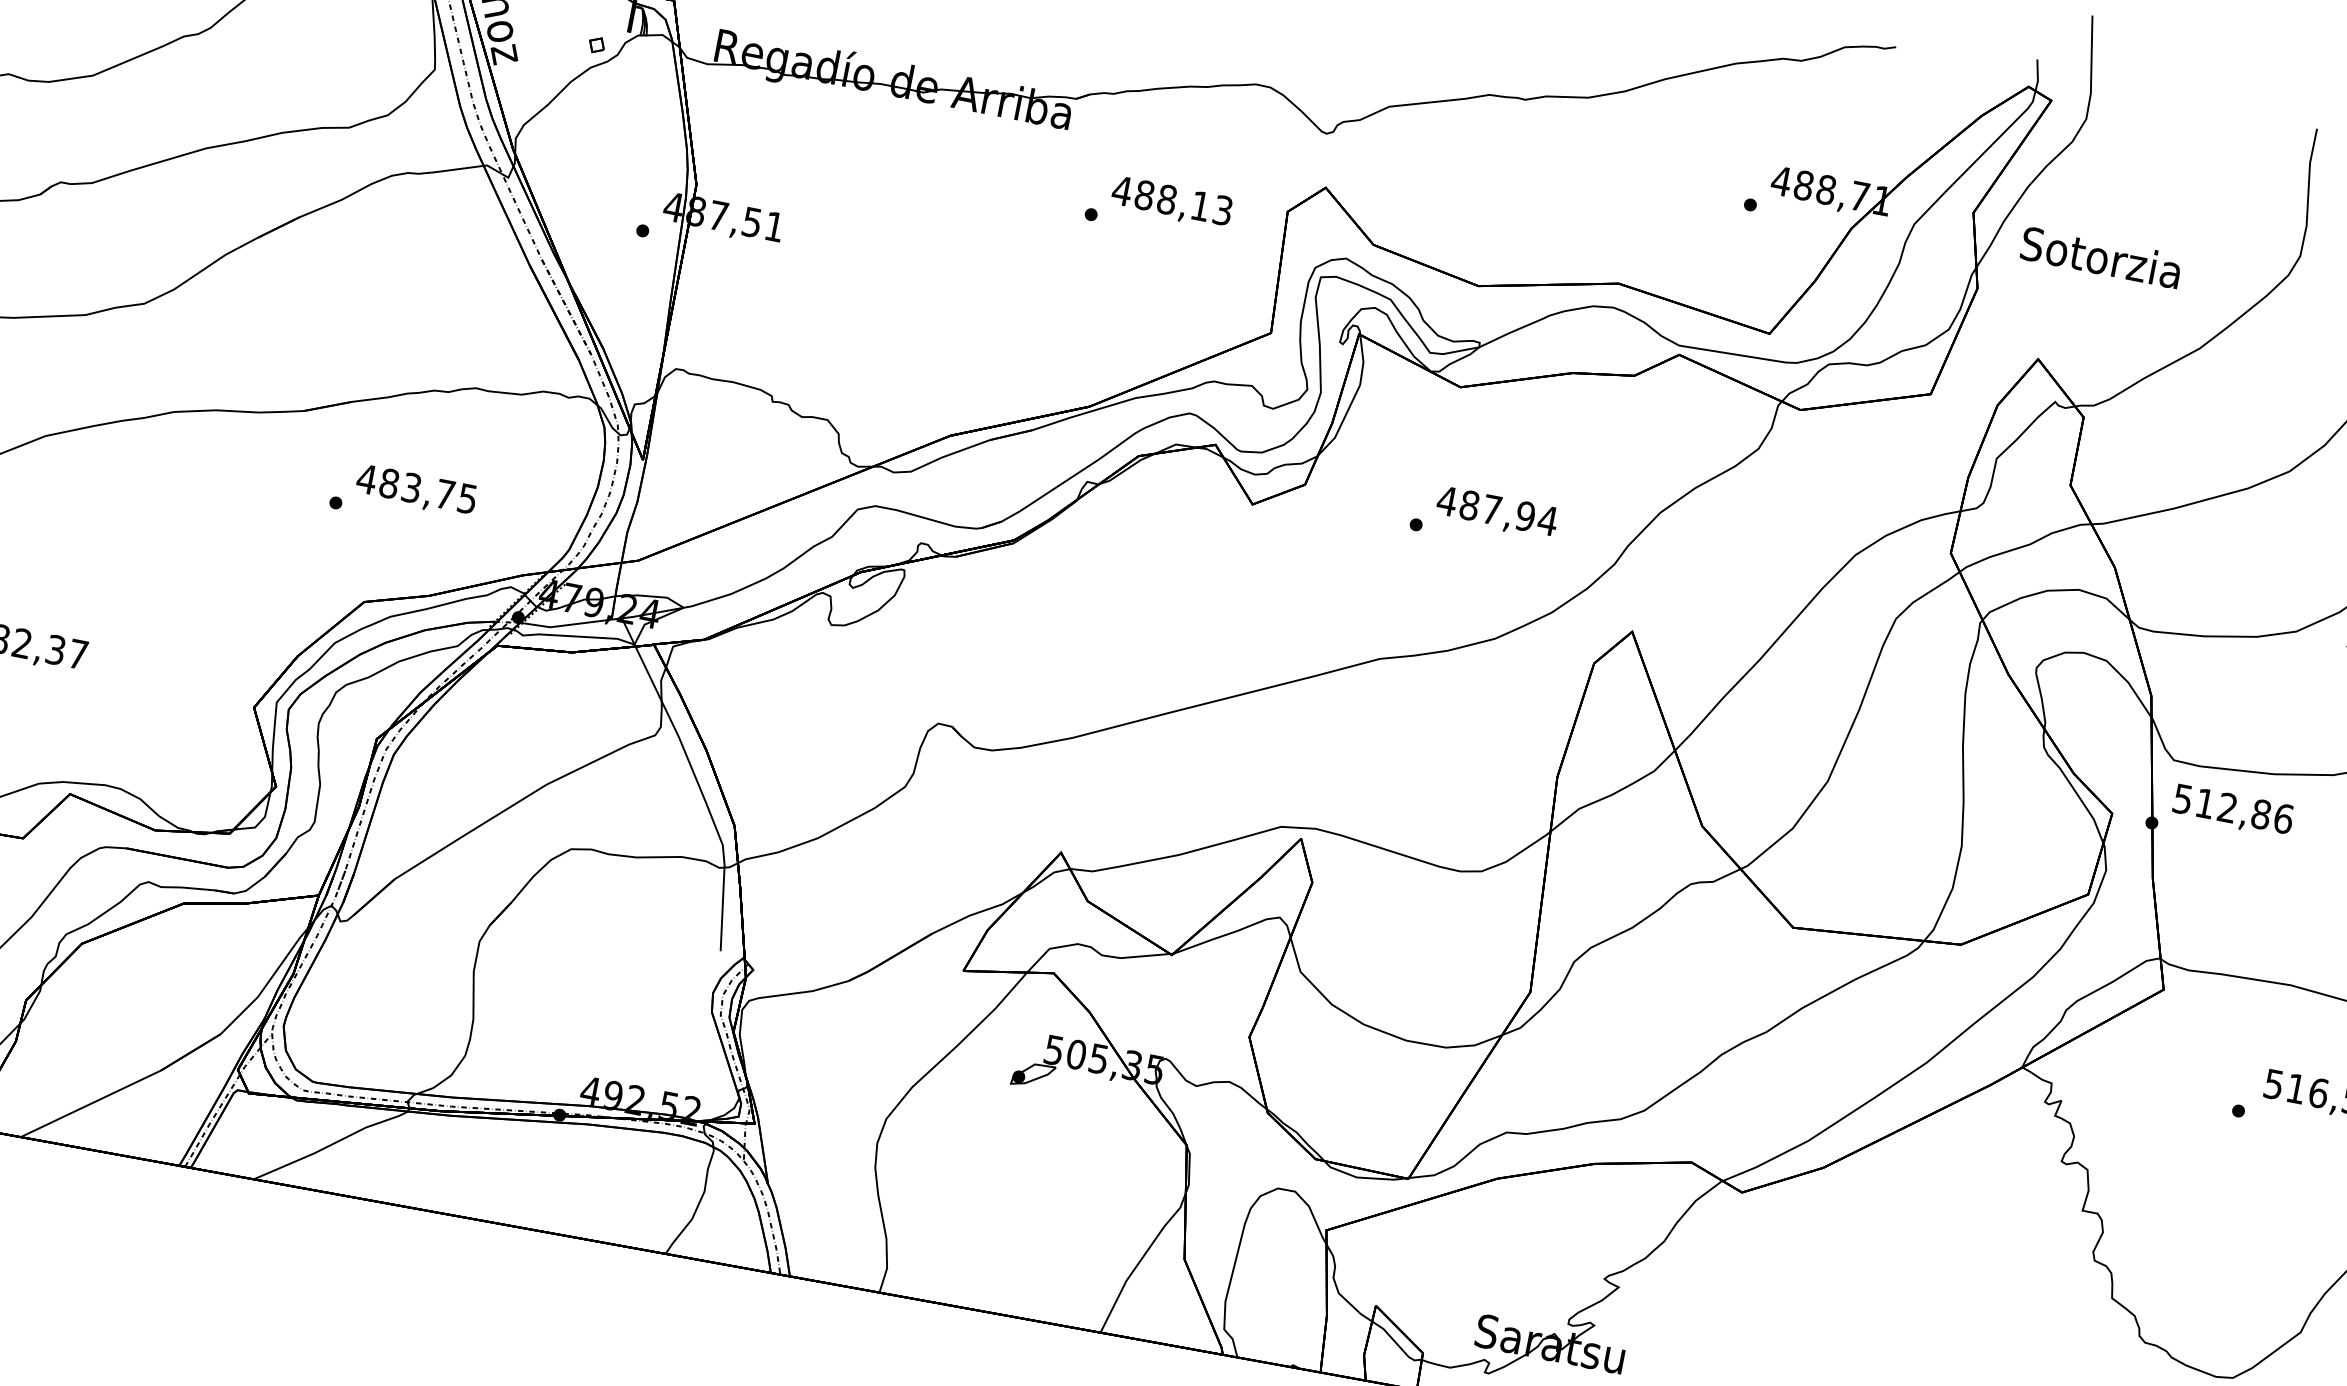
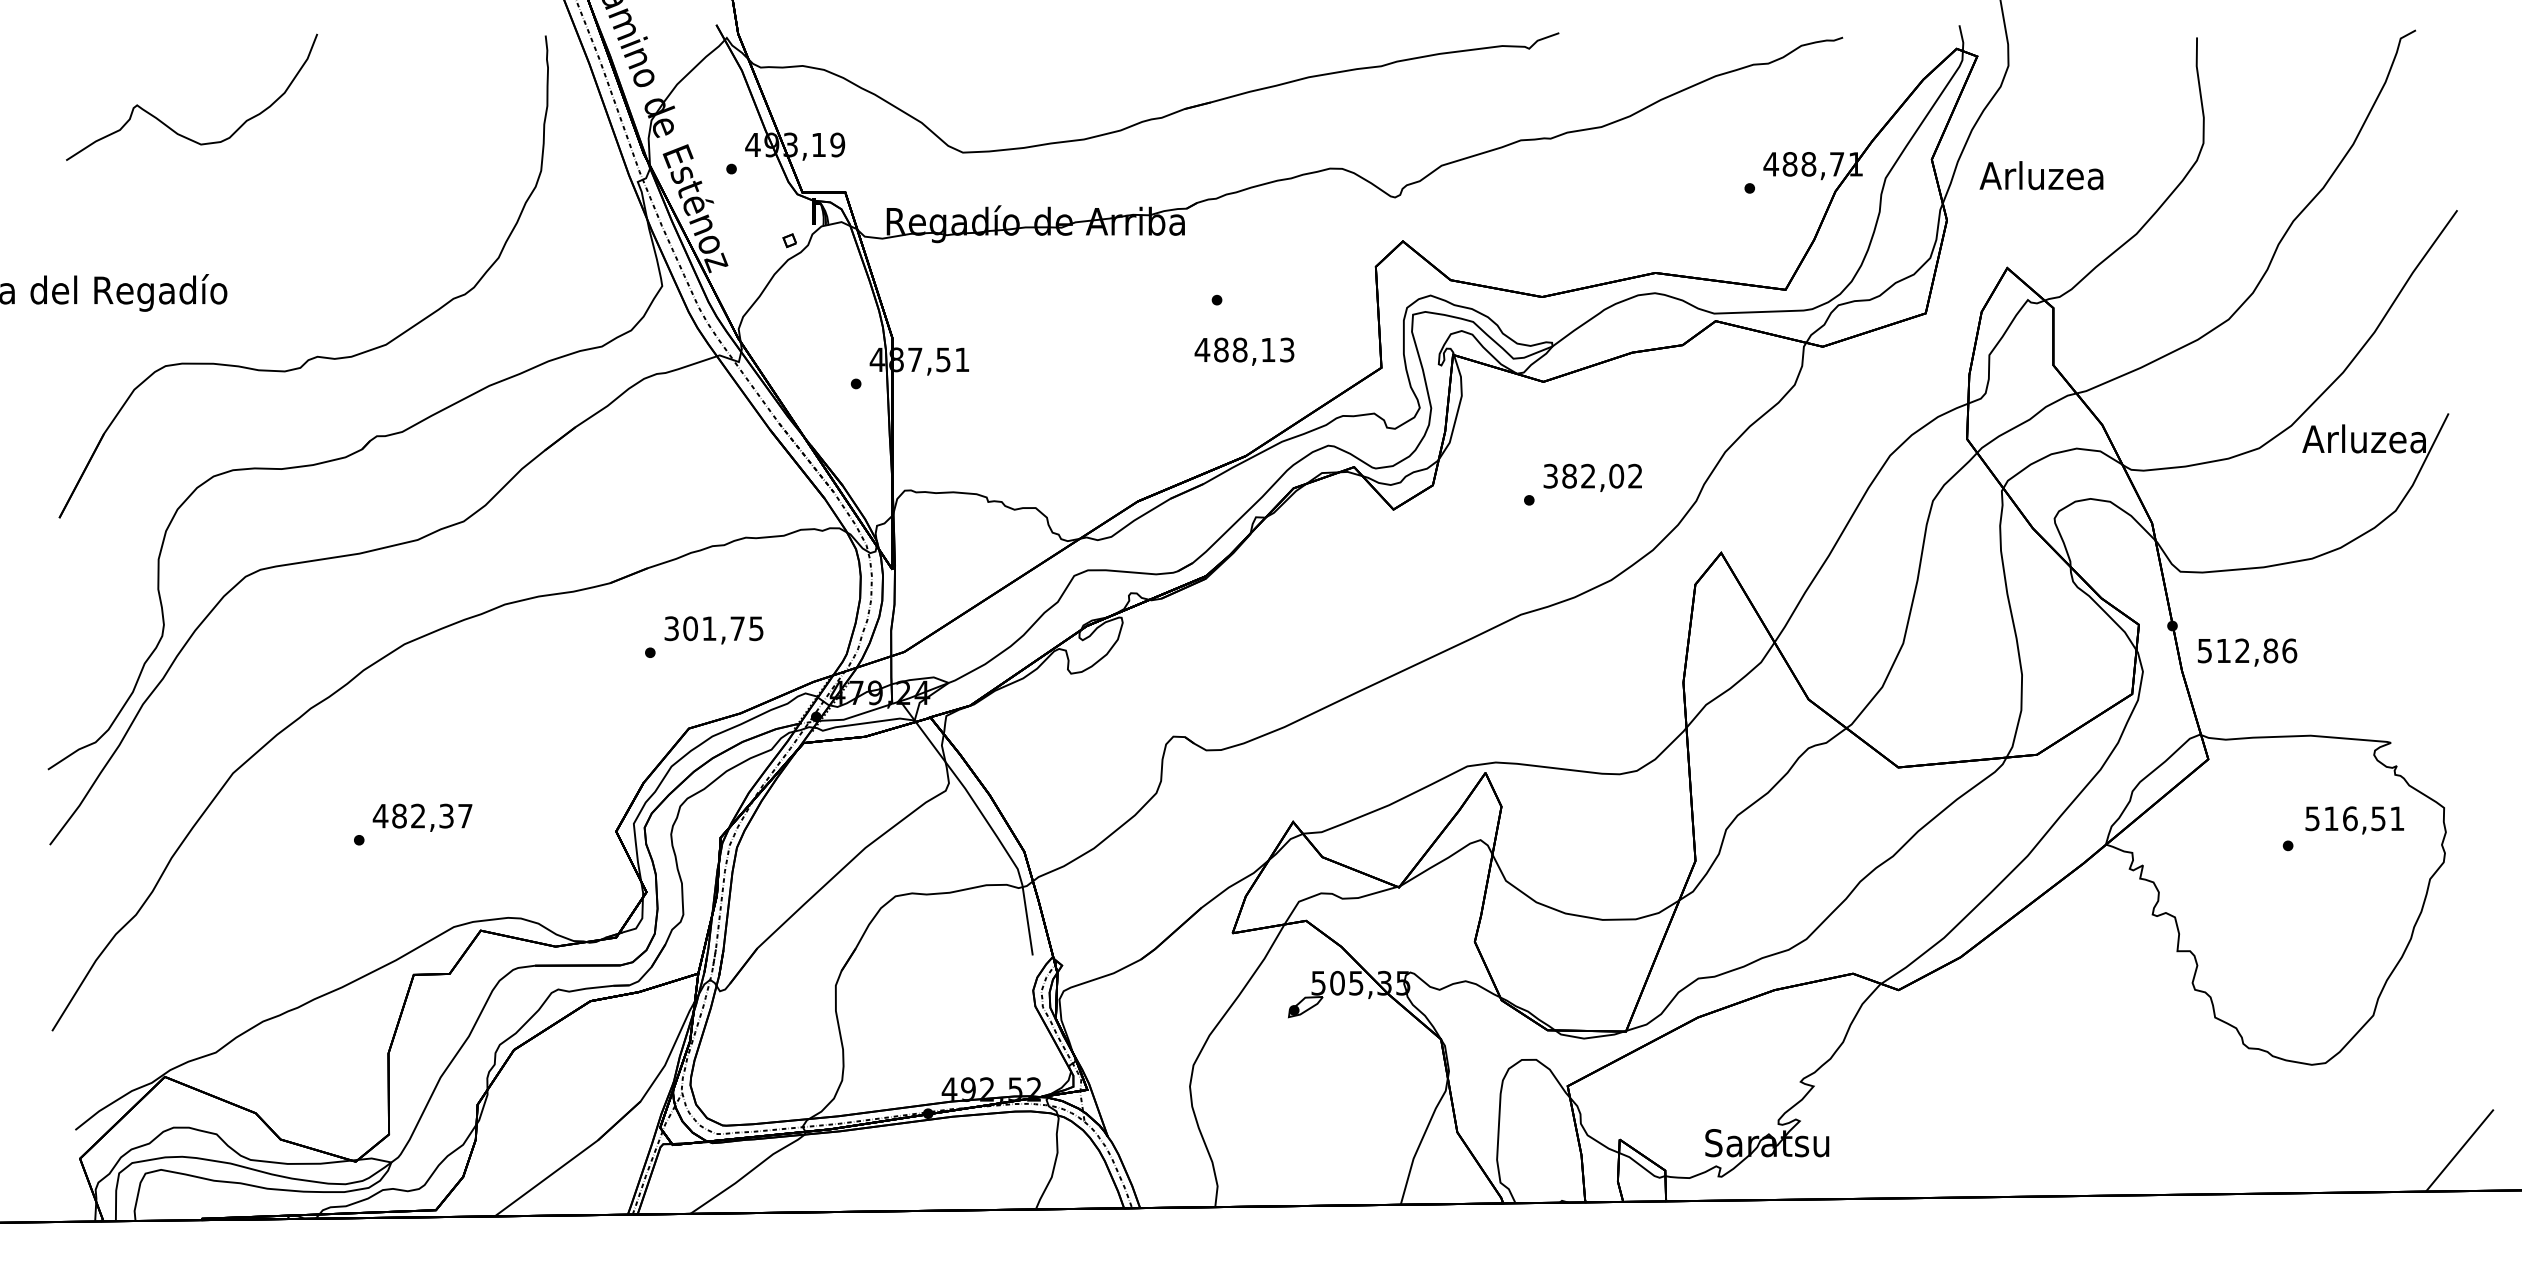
text: (1171, 202) -> (1244, 351), moved
text: (2101, 257) -> (2042, 175), Sotorzia -> Arluzea
text: (388, 483) -> (689, 628), 483,75 -> 301,75
text: (1497, 509) -> (1592, 475), 487,94 -> 382,02
text: (2233, 810) -> (2247, 652), moved

